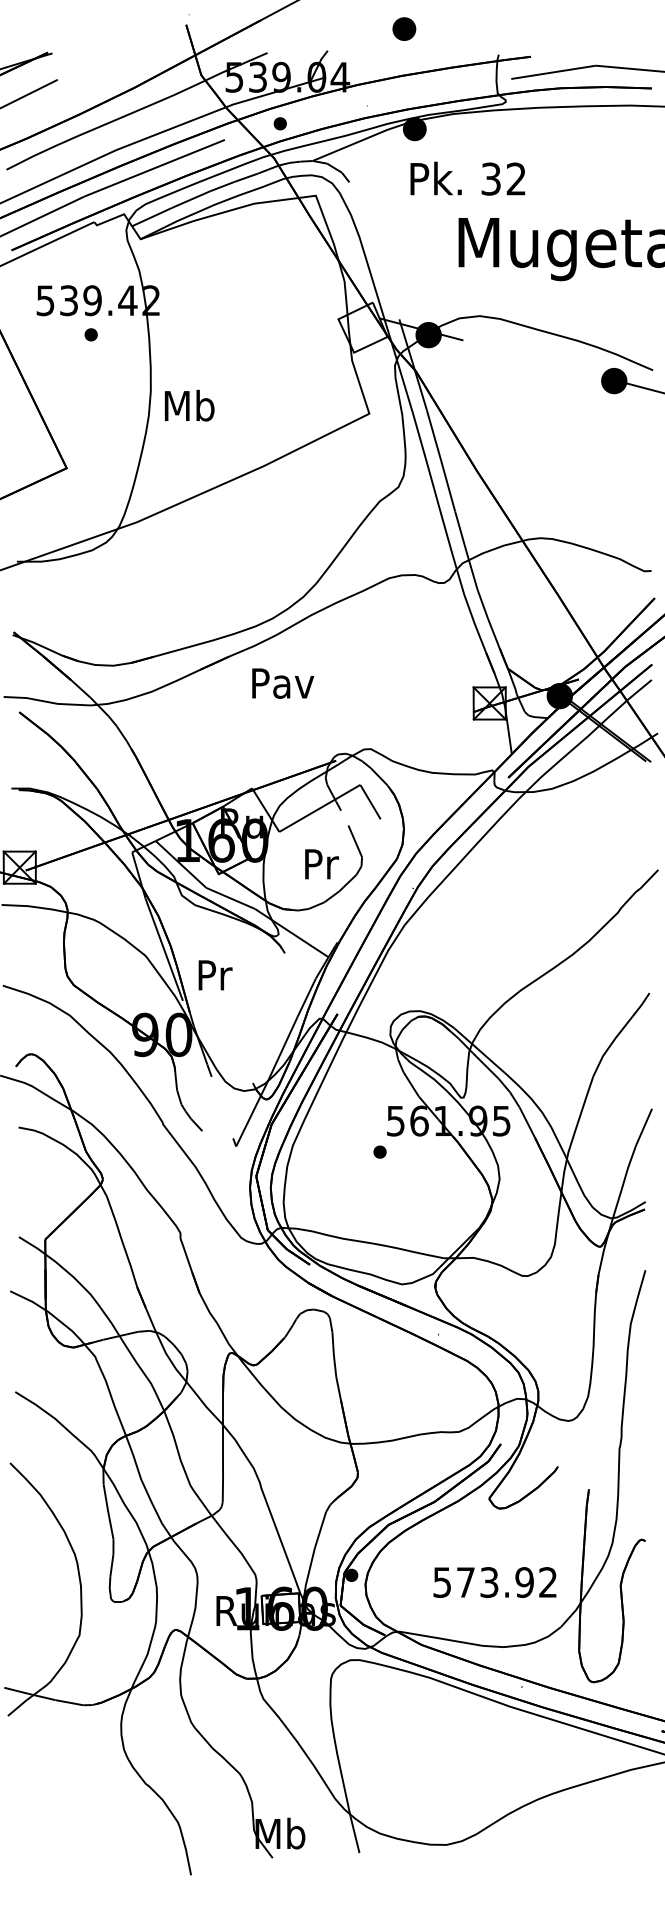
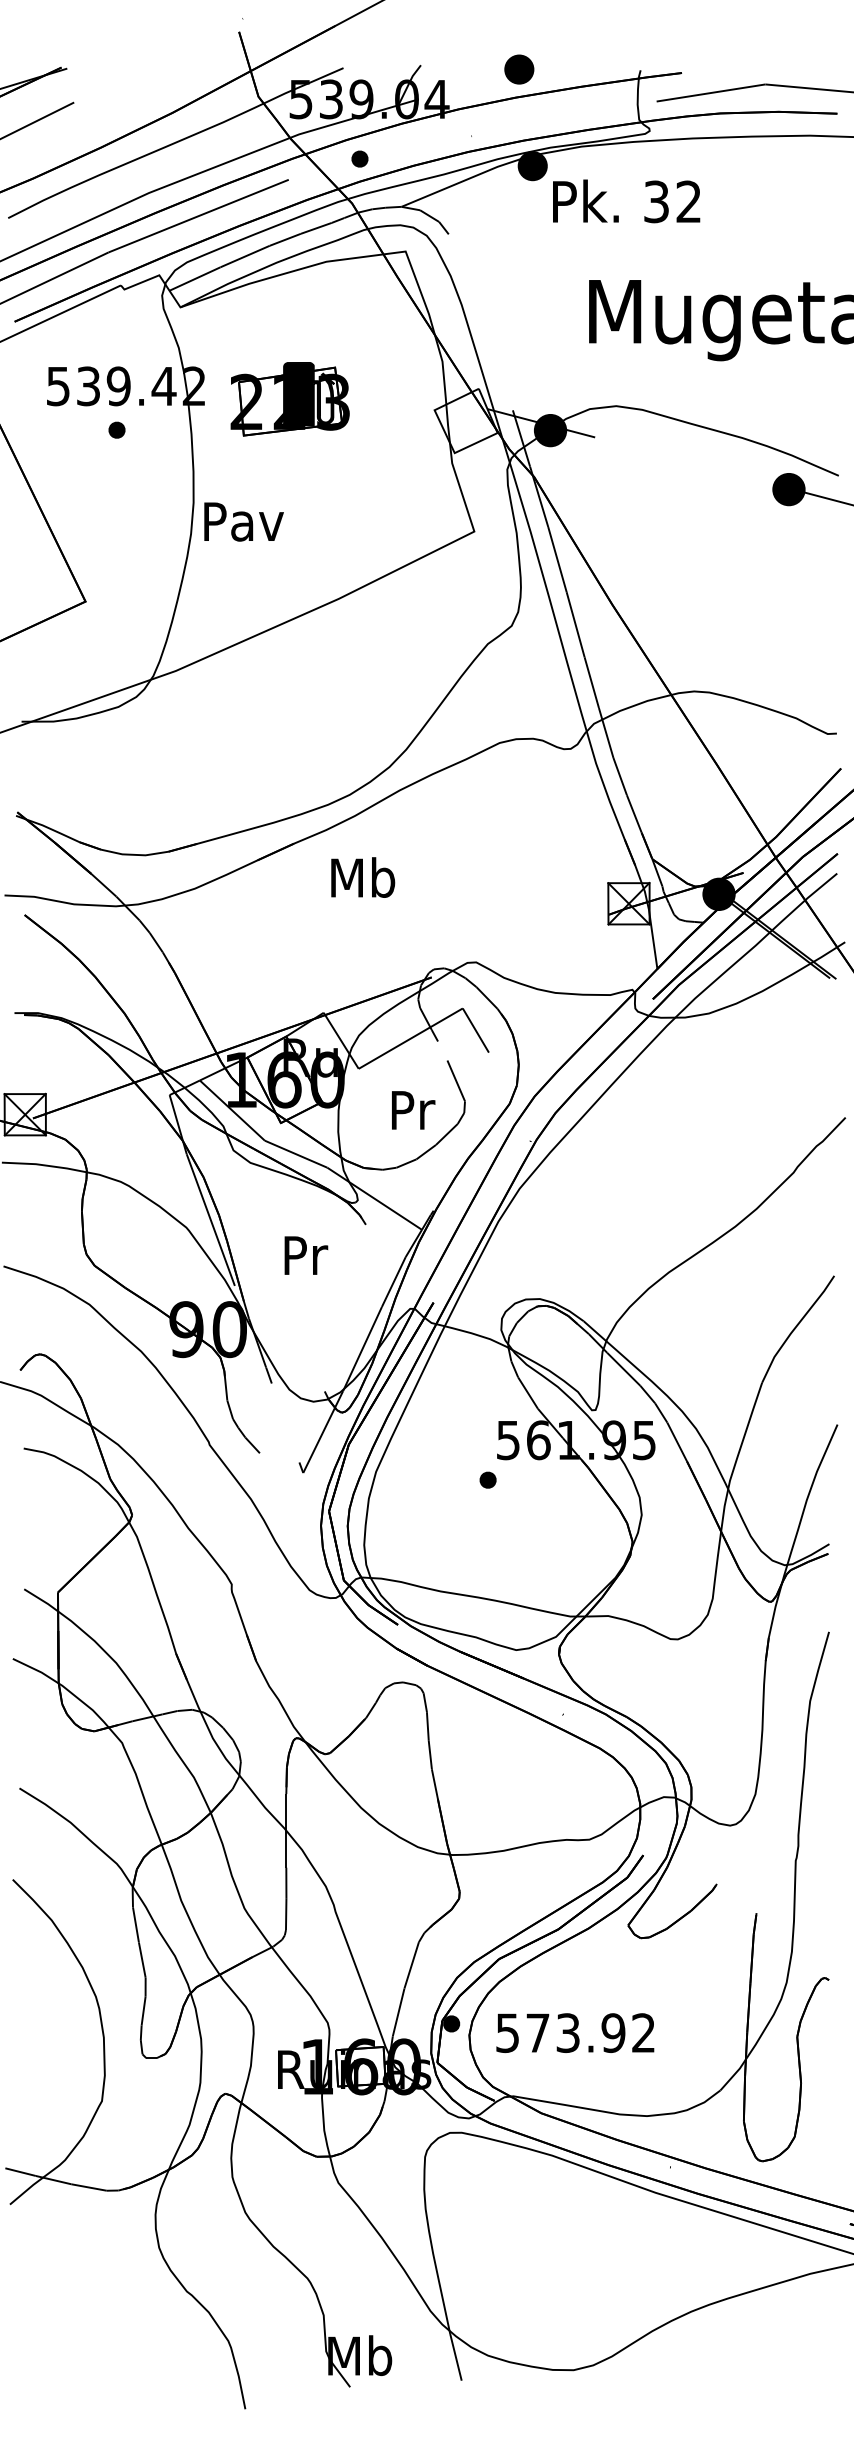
part: (404, 28) -> (519, 68), moved
text: (467, 178) -> (626, 201), moved
part: (225, 310) -> (289, 398), added
text: (189, 405) -> (243, 520), Mb -> Pav
text: (283, 682) -> (364, 876), Pav -> Mb
text: (215, 975) -> (306, 1255), moved
text: (494, 1582) -> (574, 2033), moved

